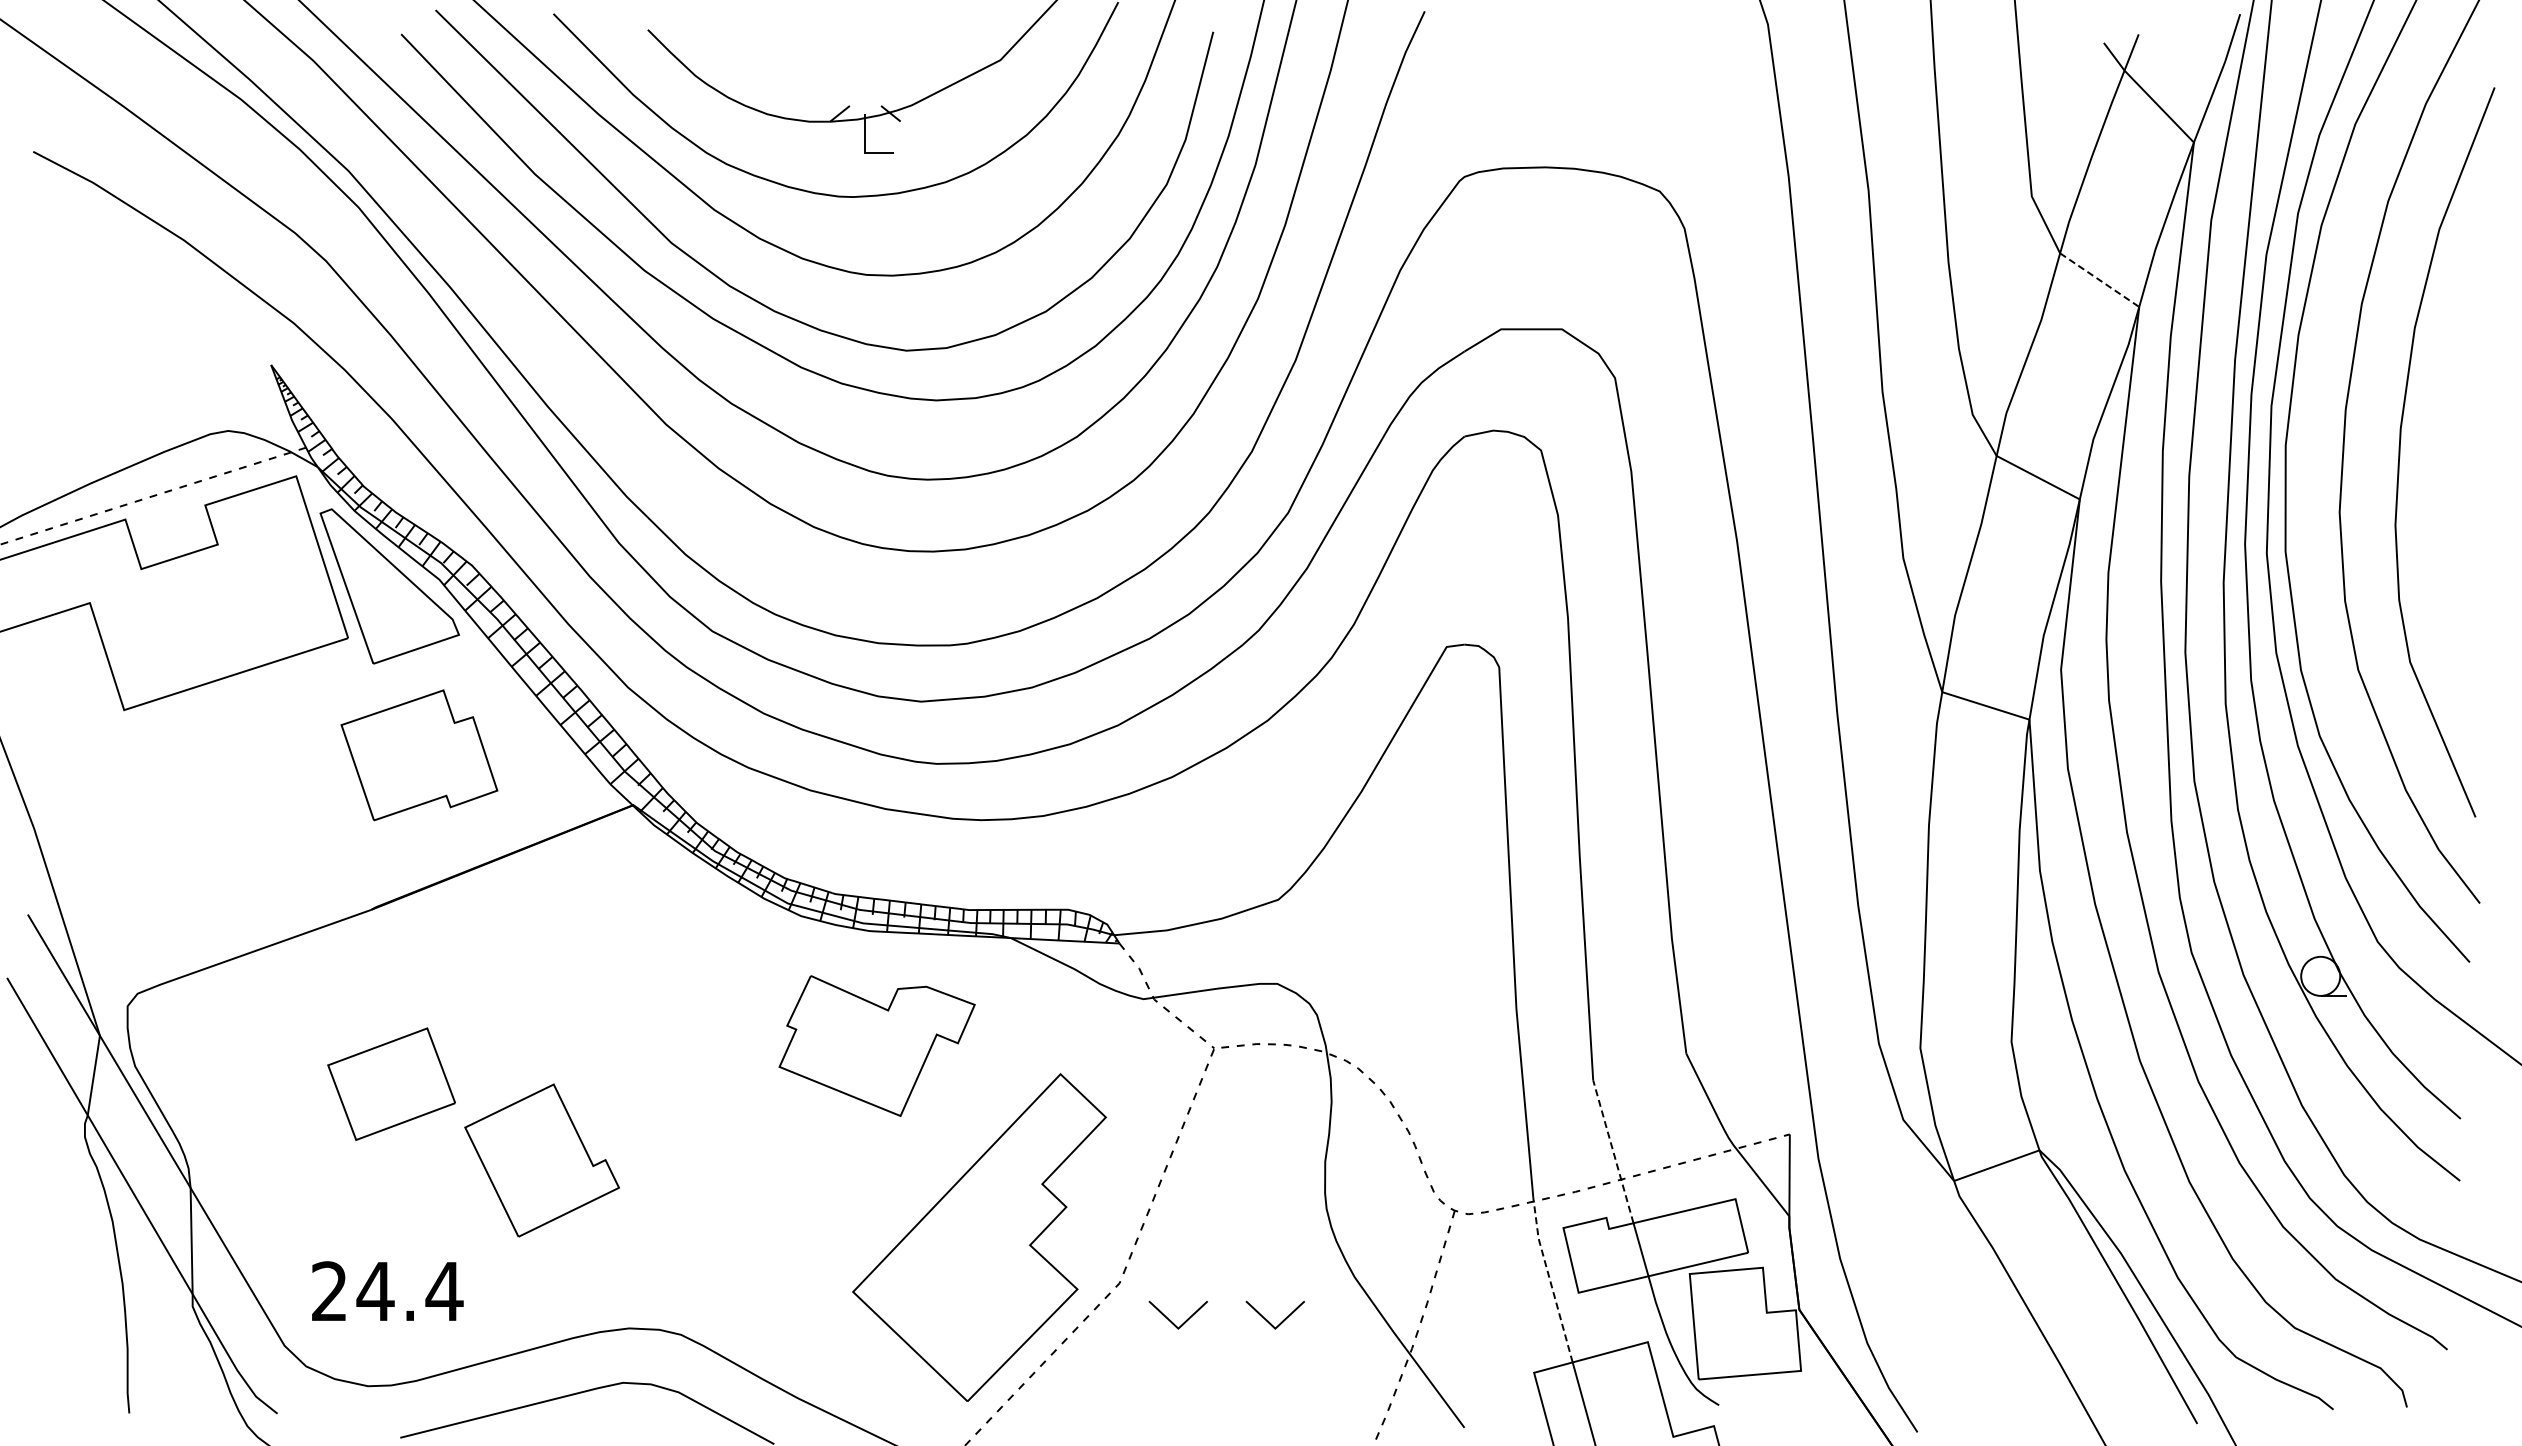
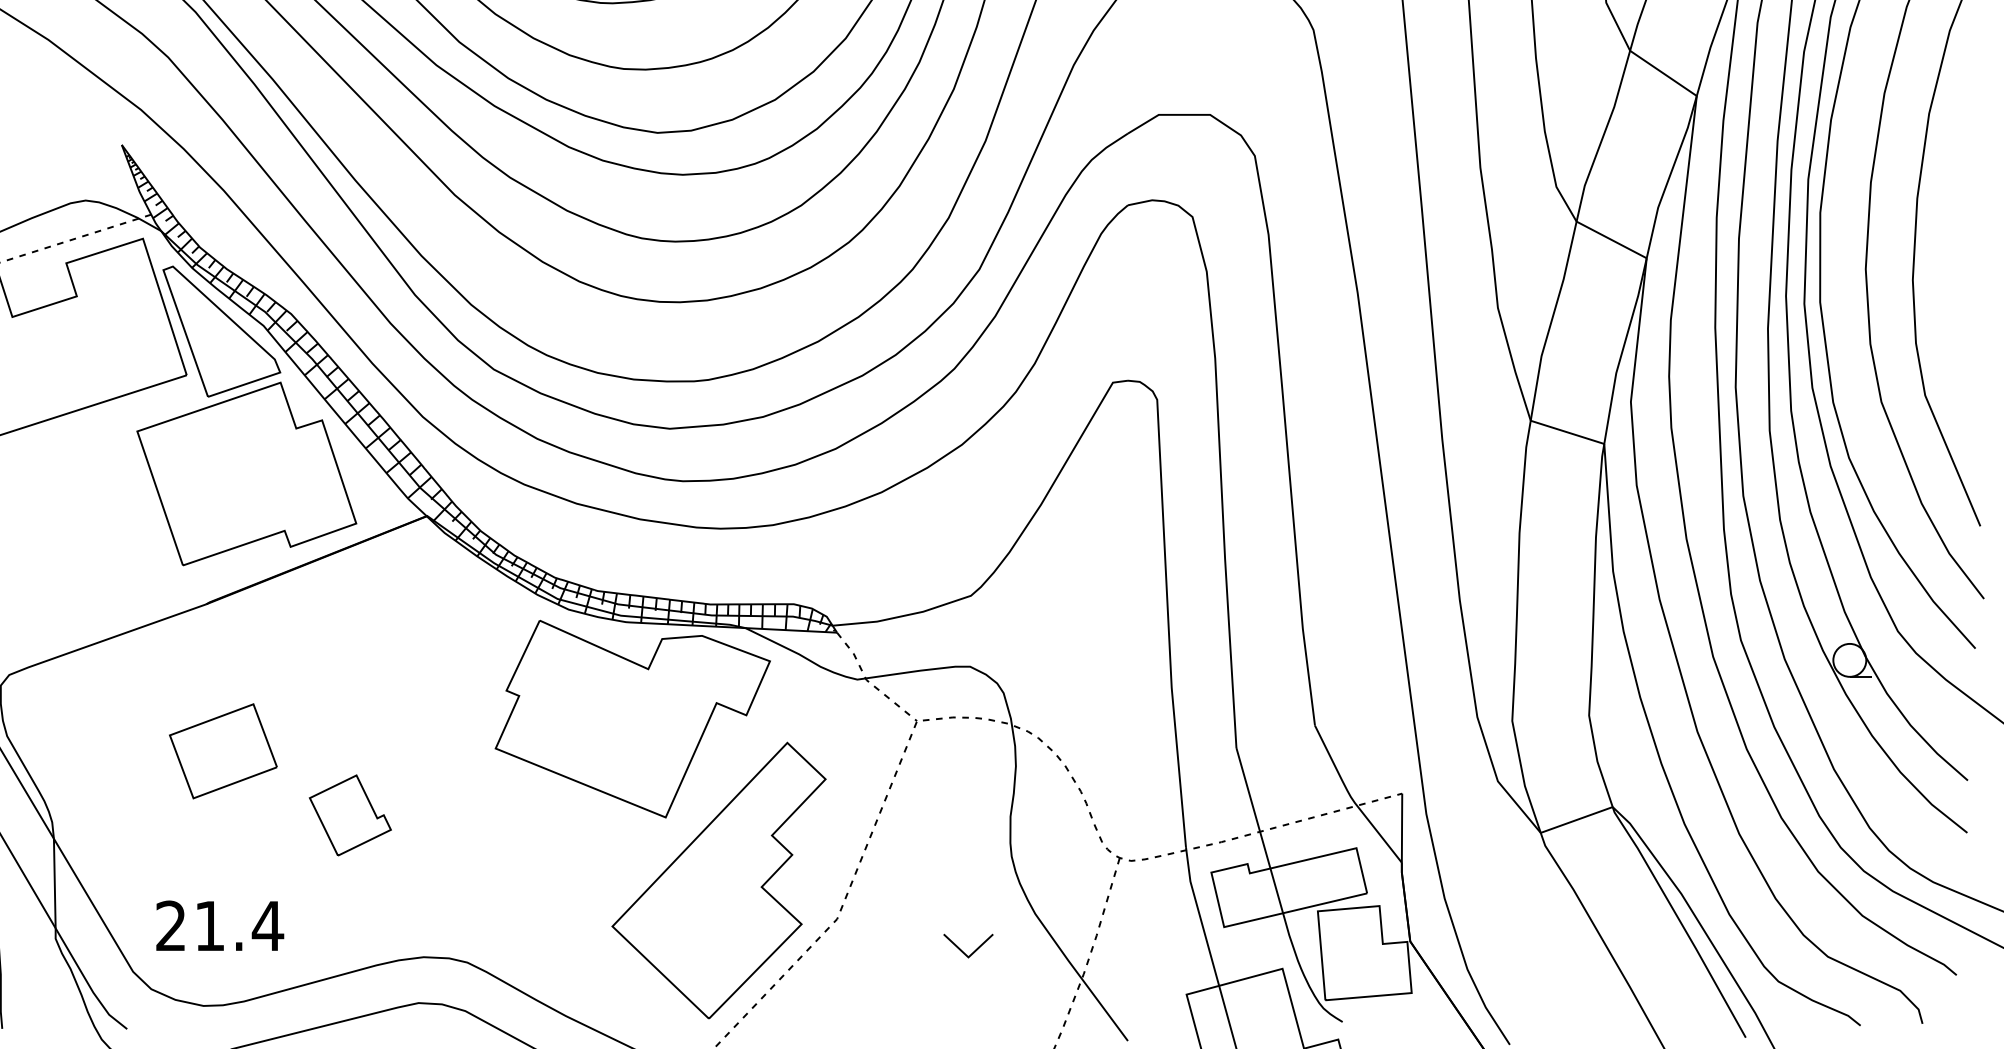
line: (2099, 280) -> (1663, 73), dashed -> solid
part: (419, 755) -> (246, 474), size x1.67
part: (876, 1045) -> (632, 718), size x1.67
line: (1613, 1151) -> (1253, 808), dashed -> solid
part: (542, 1159) -> (350, 814), size x0.62
line: (1549, 1279) -> (1199, 915), dashed -> solid
text: (375, 1291) -> (209, 926), 24.4 -> 21.4
part: (1171, 1320) -> (880, 950), removed

